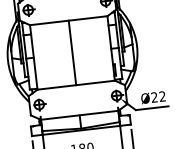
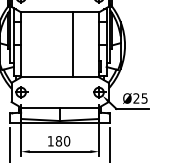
line: (72, 52) -> (73, 44), moved
text: (162, 96) -> (144, 98), Ø22 -> Ø25

